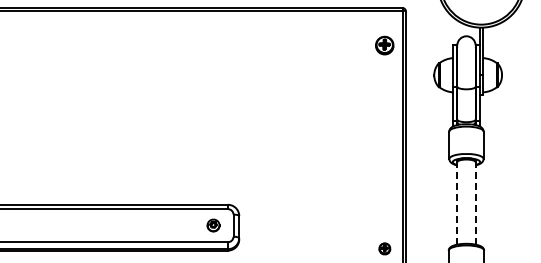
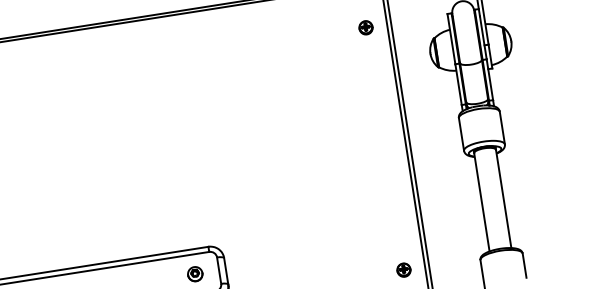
part: (384, 45) -> (365, 27), size x0.62
line: (457, 202) -> (481, 201), dashed -> solid
line: (475, 202) -> (503, 197), dashed -> solid

